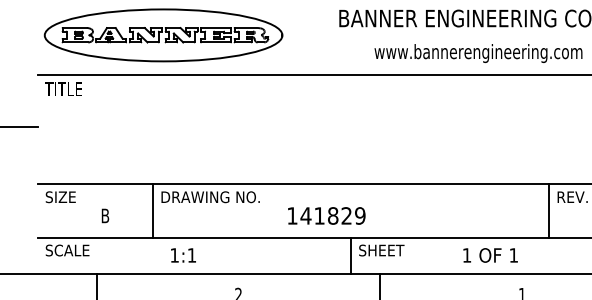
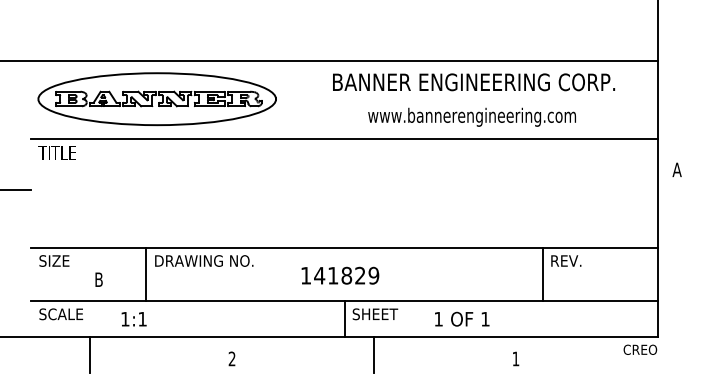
text: (326, 215) -> (340, 275), moved
text: (490, 254) -> (462, 318), moved
text: (182, 255) -> (133, 319), moved

